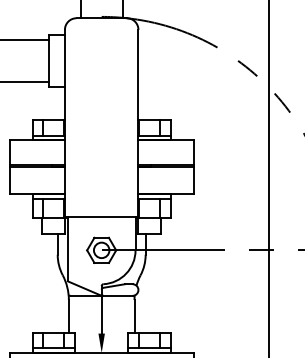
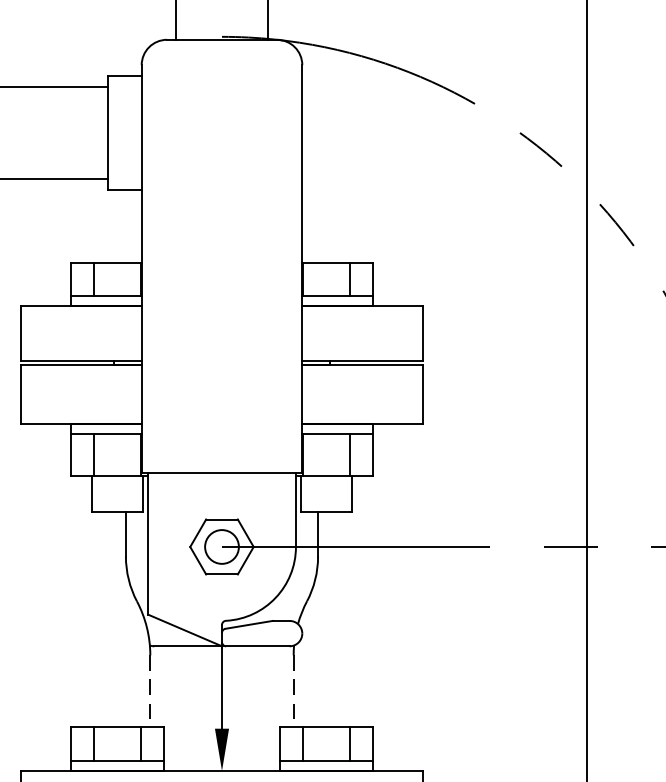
line: (68, 317) -> (149, 693), solid -> dashed
line: (134, 317) -> (293, 693), solid -> dashed

